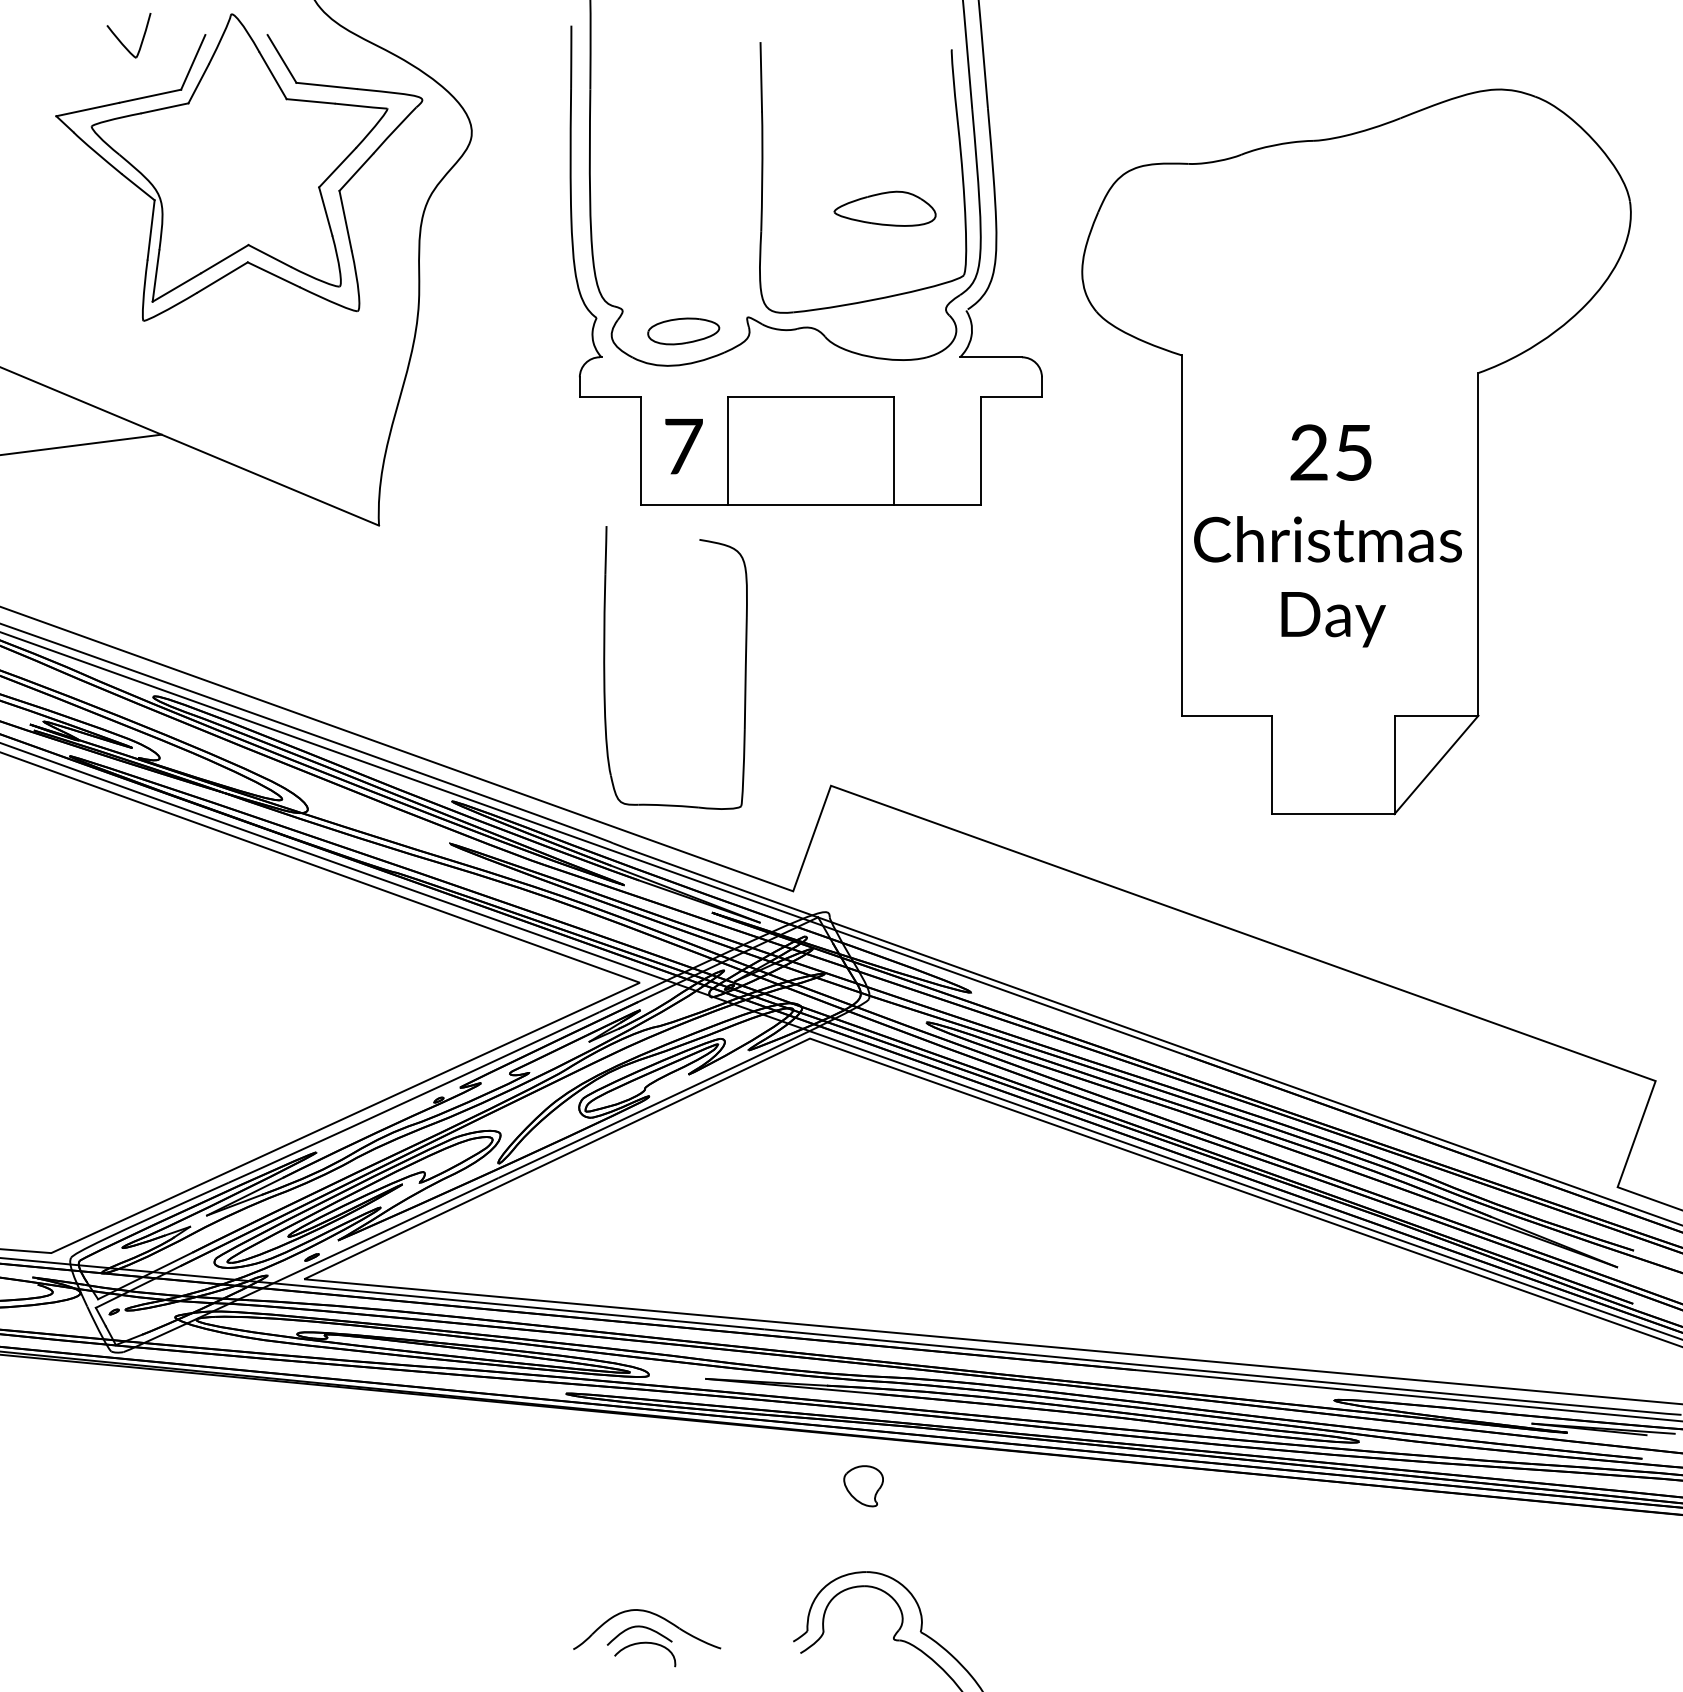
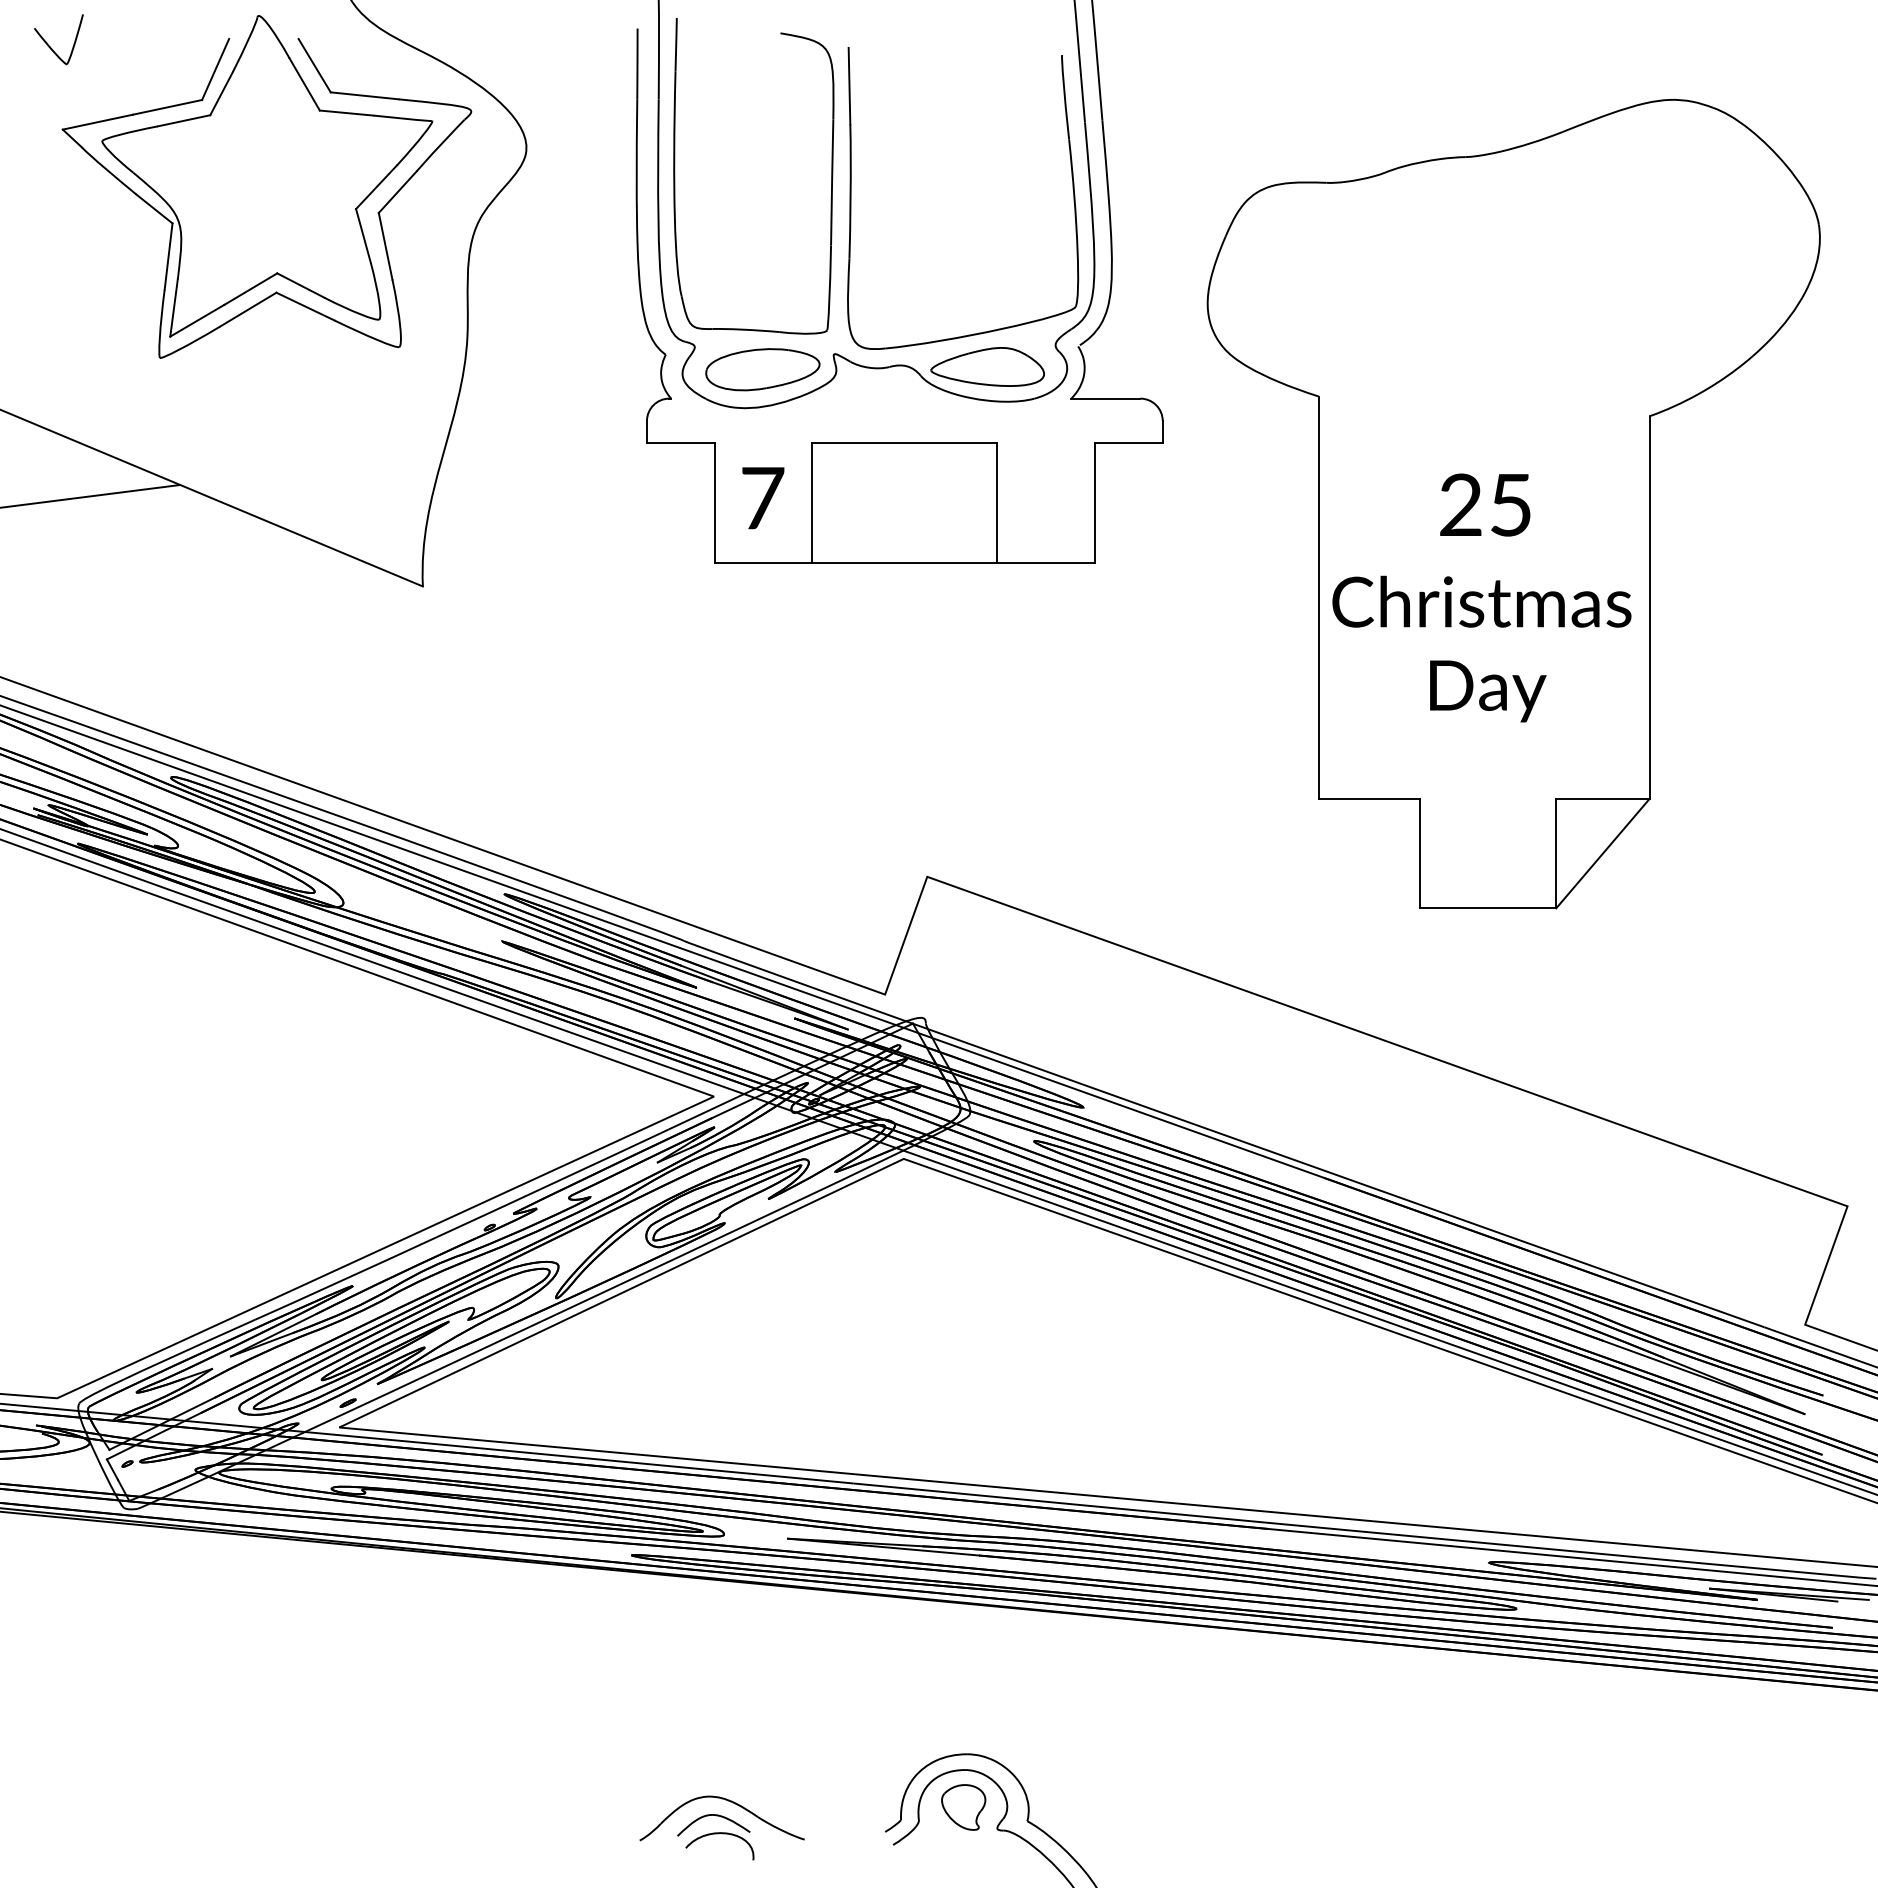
part: (121, 41) -> (50, 46), moved
part: (884, 208) -> (987, 366), moved
part: (683, 331) -> (762, 369), size x1.43
part: (605, 668) -> (675, 176), moved
part: (863, 1486) -> (963, 1807), moved

